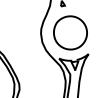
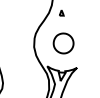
part: (70, 32) -> (63, 43), size x0.6

